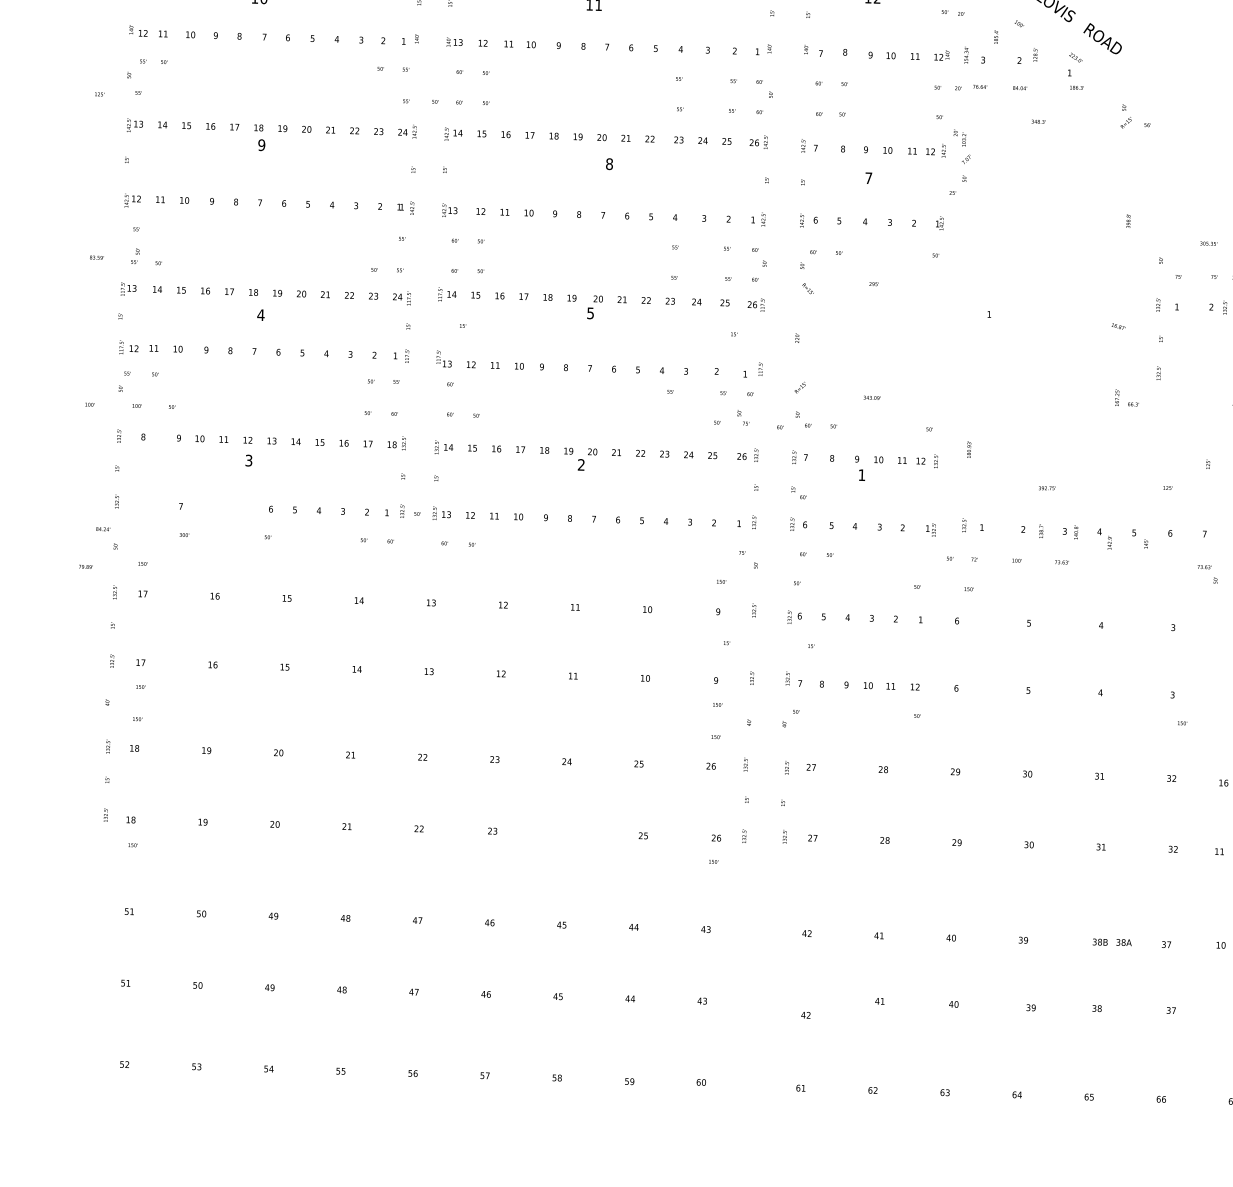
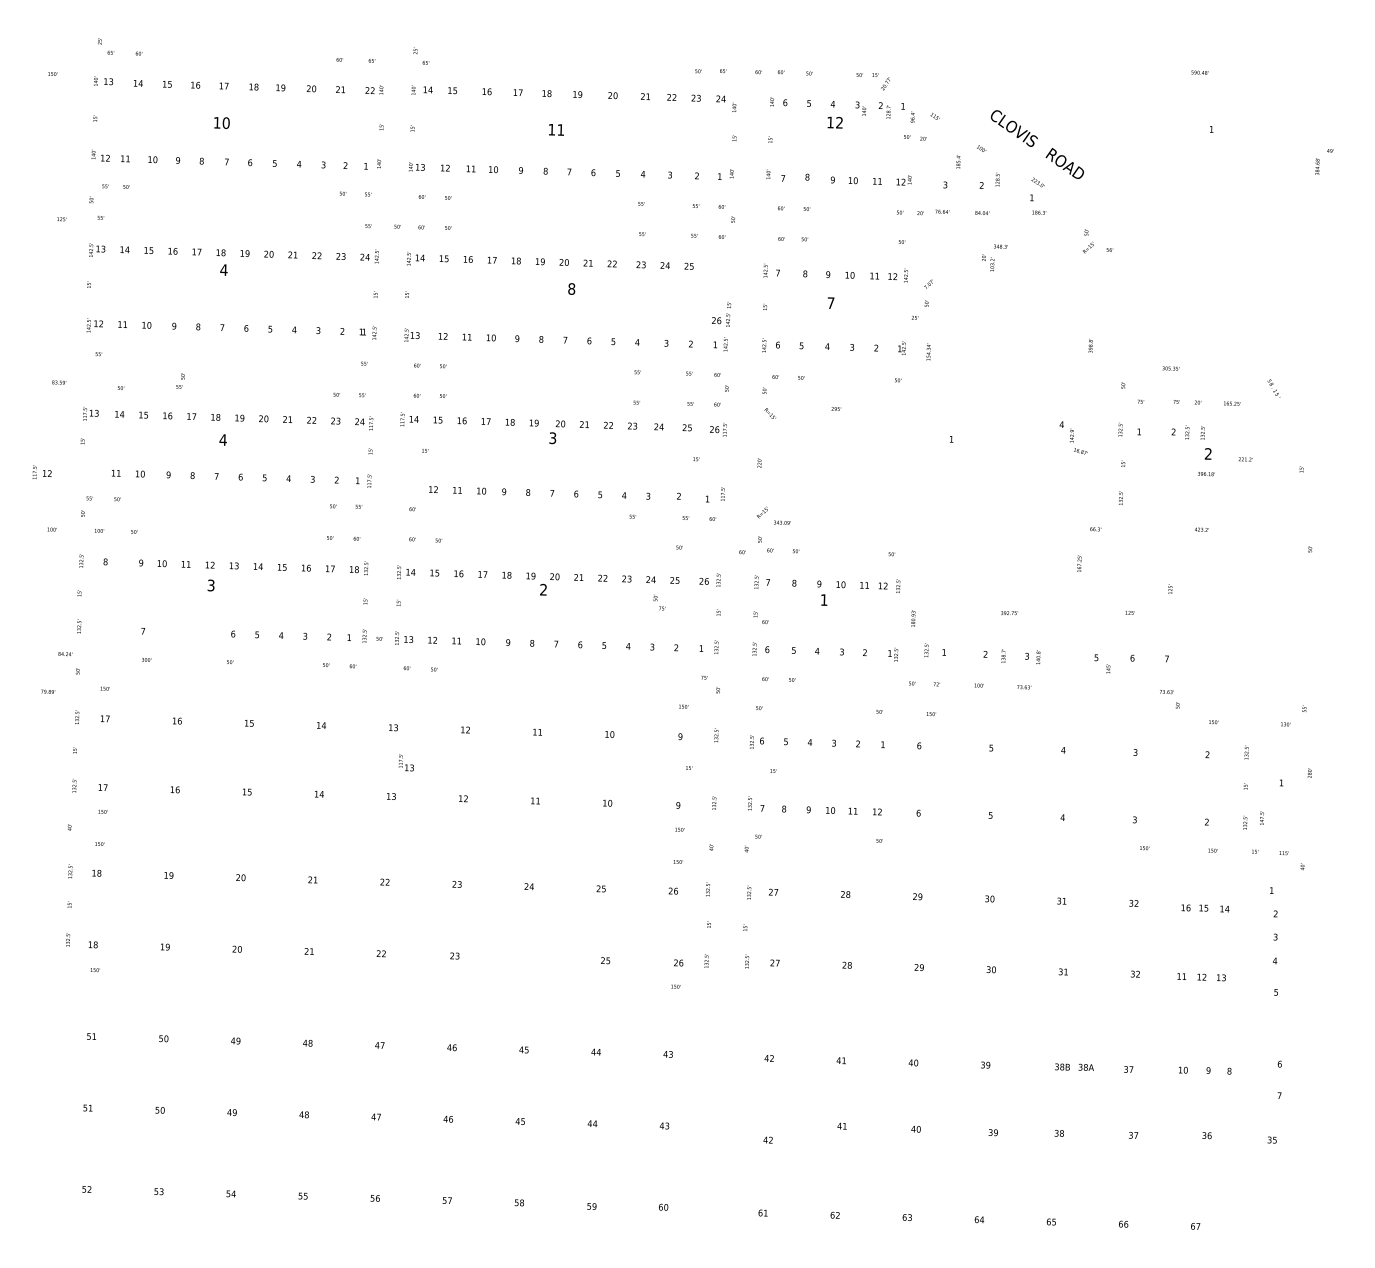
text: (966, 54) -> (928, 351), moved
text: (960, 137) -> (988, 262), moved
text: (759, 141) -> (721, 319), moved
text: (261, 144) -> (223, 269), 9 -> 4
text: (135, 255) -> (180, 380), moved
text: (591, 312) -> (553, 437), 5 -> 3
text: (128, 346) -> (41, 471), moved
text: (443, 358) -> (405, 762), moved
text: (872, 397) -> (782, 522), moved
text: (1117, 397) -> (1079, 563), moved
text: (743, 417) -> (659, 602), moved
text: (969, 449) -> (913, 618), moved
text: (1104, 538) -> (1066, 431), moved

